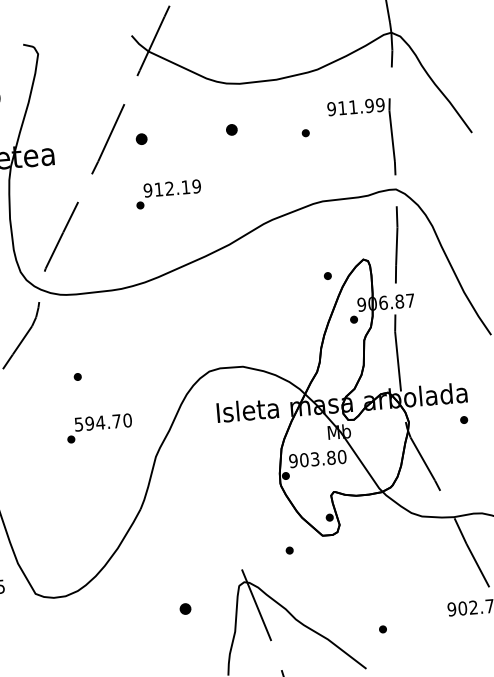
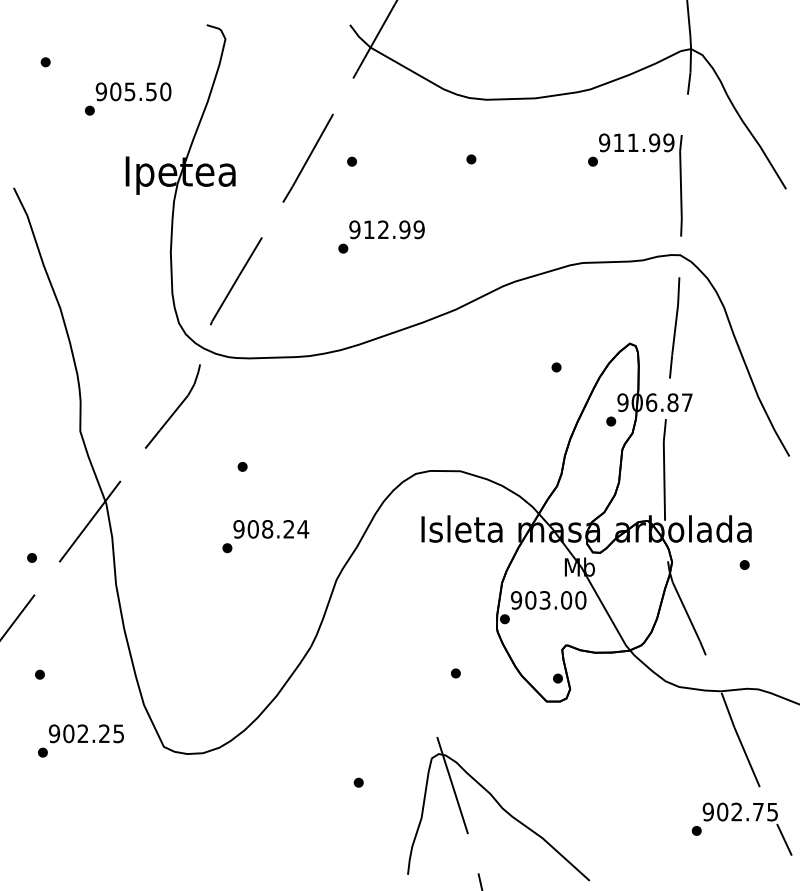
part: (231, 129) -> (471, 159), size x0.62
part: (305, 133) -> (592, 161), moved
part: (141, 138) -> (351, 161), size x0.62
text: (185, 187) -> (404, 229), 912.19 -> 912.99
part: (327, 276) -> (556, 367), moved
text: (103, 422) -> (271, 529), 594.70 -> 908.24
text: (331, 458) -> (566, 600), 903.80 -> 903.00
part: (289, 550) -> (455, 673), moved
part: (185, 608) -> (358, 782), size x0.62
part: (382, 629) -> (696, 830), moved

